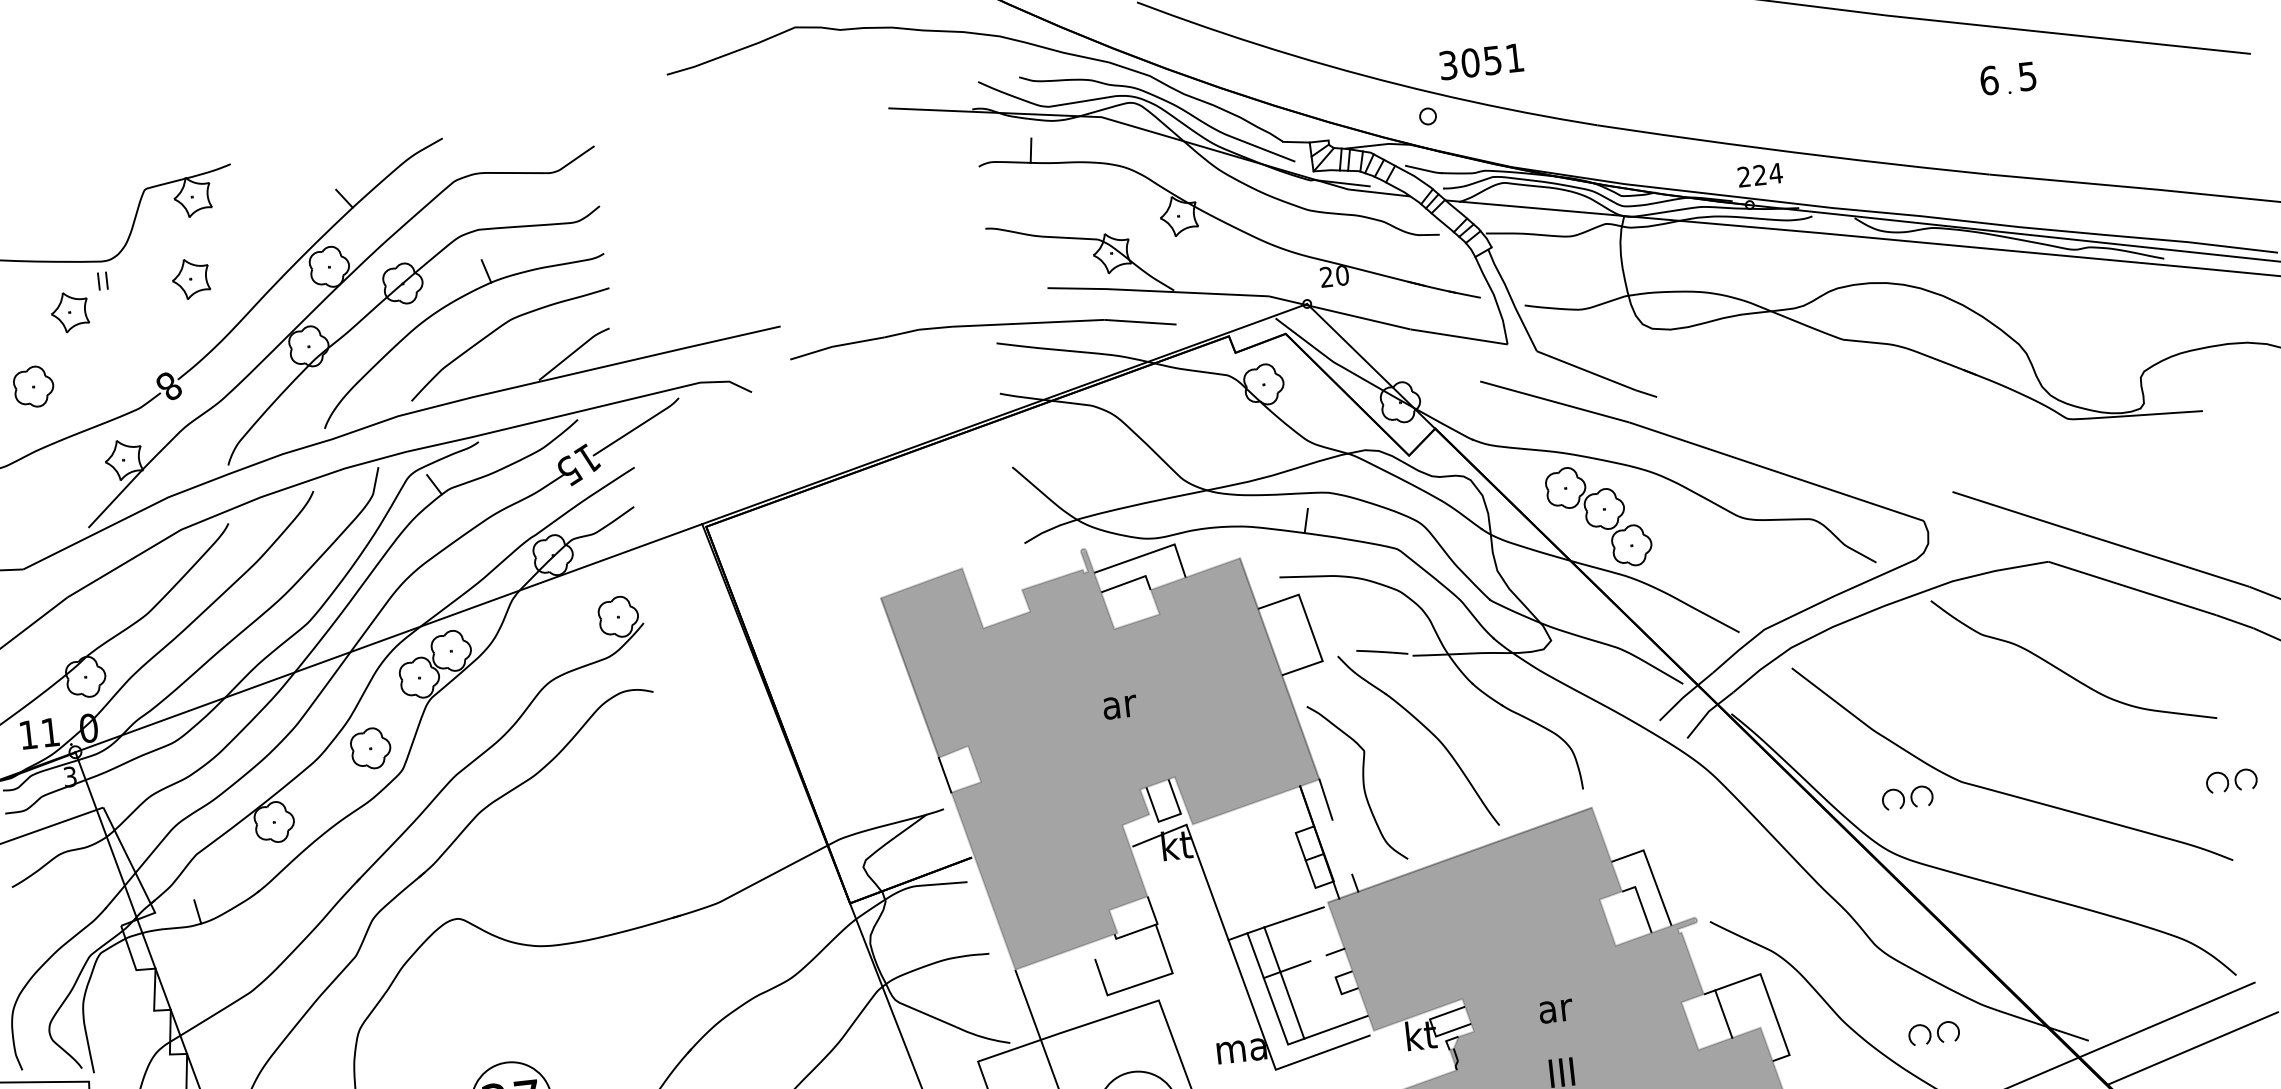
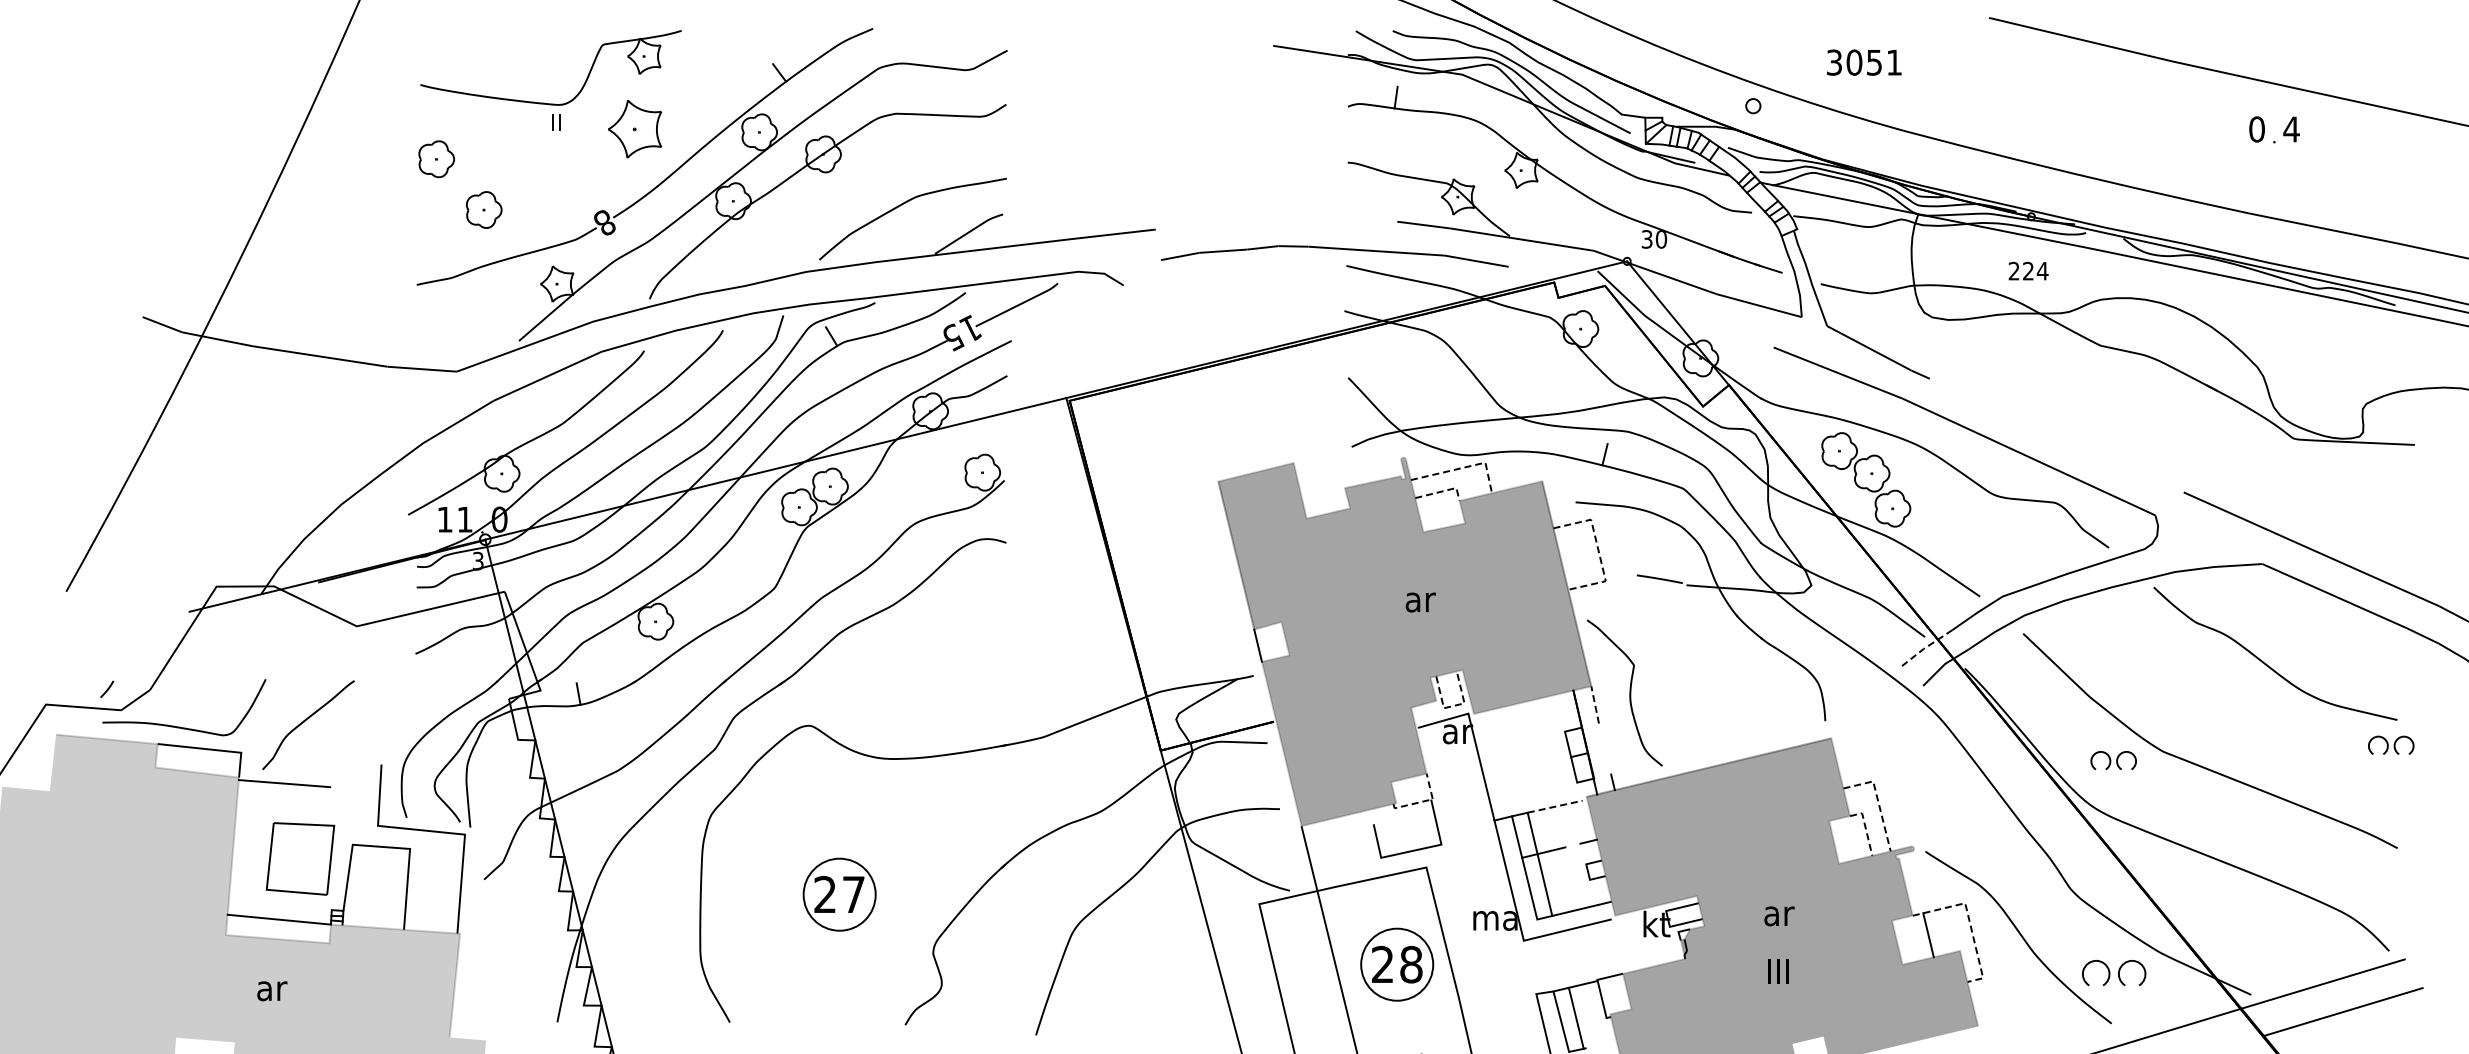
text: (1481, 61) -> (1864, 62), moved
text: (2027, 76) -> (2291, 129), 5 -> 4
text: (1989, 80) -> (2257, 129), 6 -> 0
text: (1760, 174) -> (2028, 270), moved
text: (1325, 277) -> (1646, 239), 20 -> 30
part: (190, 279) -> (634, 129), size x1.6
part: (445, 308) -> (858, 180), removed
part: (69, 311) -> (523, 146), removed
line: (1152, 552) -> (1464, 467), solid -> dashed
line: (1131, 581) -> (1443, 491), solid -> dashed
line: (1310, 627) -> (1598, 550), solid -> dashed
line: (1685, 696) -> (1925, 648), solid -> dashed
part: (1426, 729) -> (1691, 652), removed
part: (370, 748) -> (748, 565), removed
part: (2231, 779) -> (2391, 744), moved
line: (1326, 800) -> (1595, 705), solid -> dashed
line: (1170, 817) -> (1454, 705), solid -> dashed
text: (1177, 844) -> (1458, 730), kt -> ar
line: (1651, 871) -> (1878, 801), solid -> dashed
line: (1640, 902) -> (1865, 827), solid -> dashed
line: (1294, 917) -> (1555, 806), solid -> dashed
line: (1148, 927) -> (1424, 801), solid -> dashed
line: (1768, 995) -> (1970, 923), solid -> dashed
part: (1933, 1032) -> (2113, 972), size x1.4

